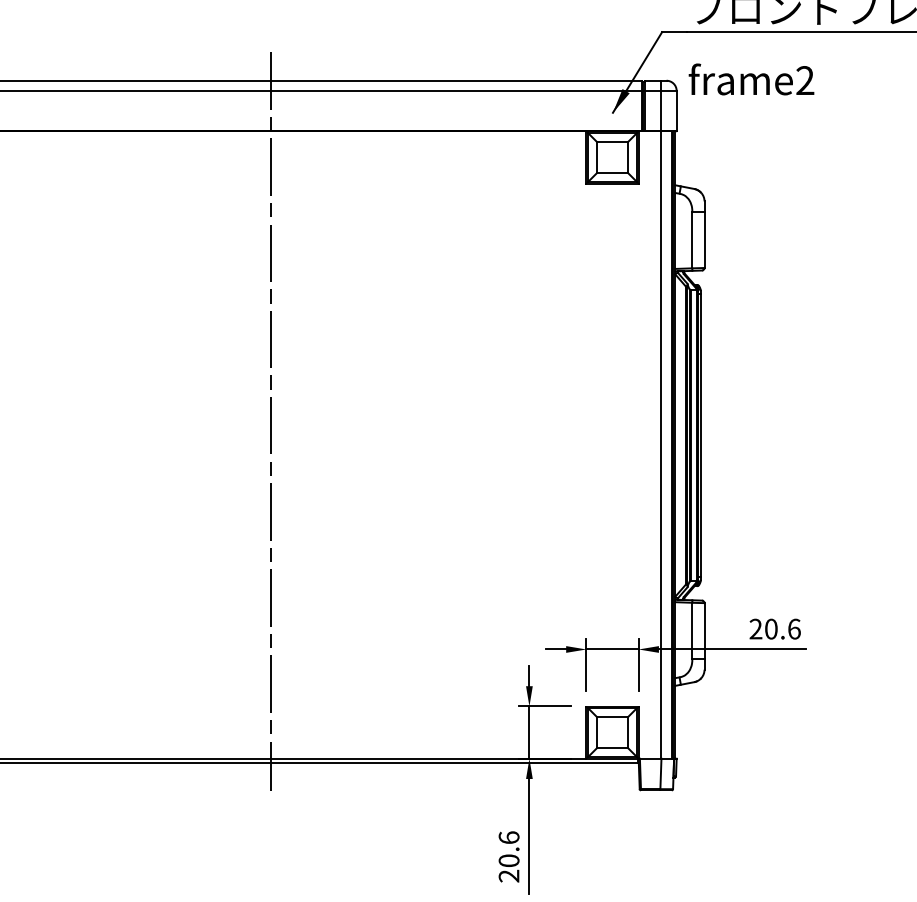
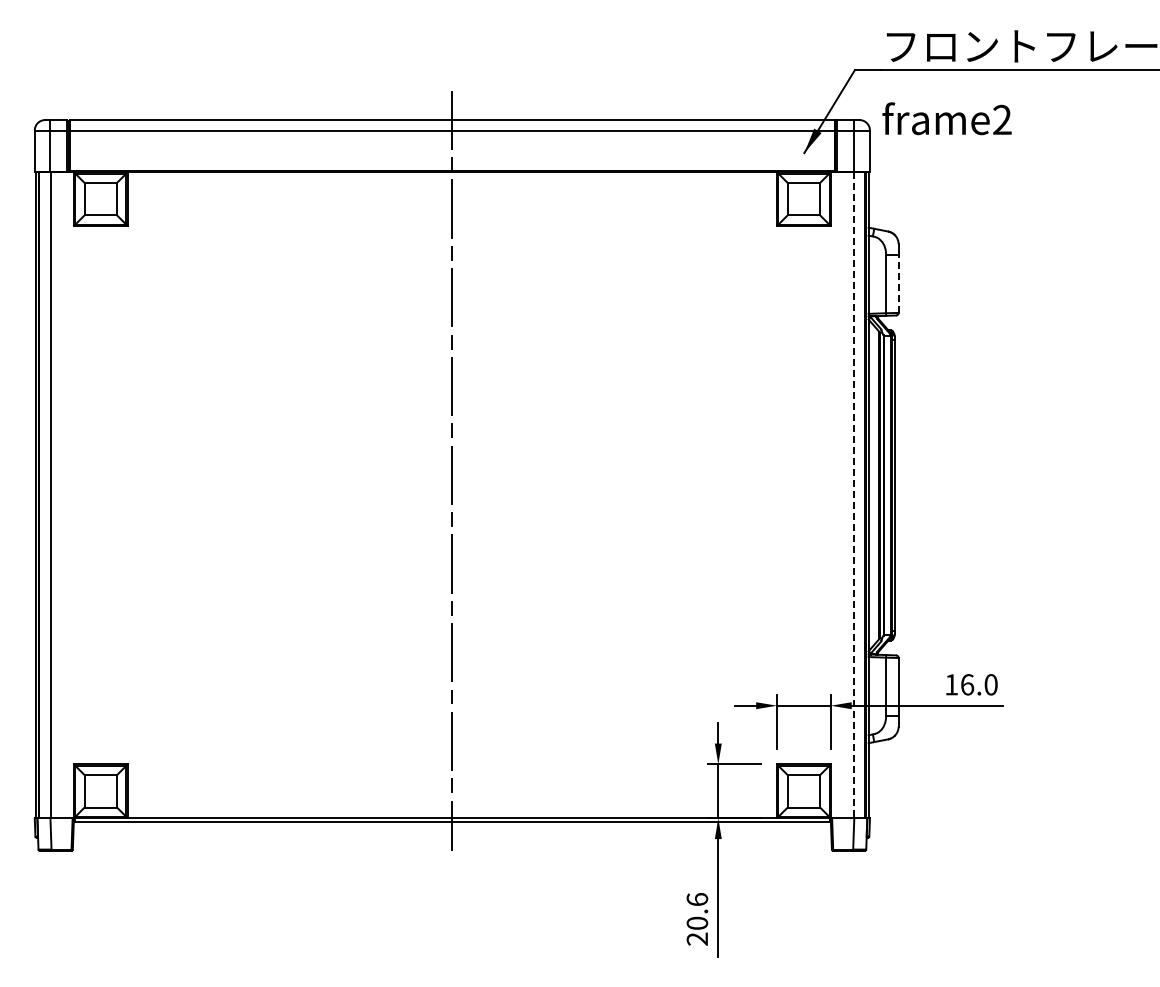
line: (704, 240) -> (898, 284), solid -> dashed
line: (660, 445) -> (853, 495), solid -> dashed
text: (775, 628) -> (971, 684), 20.6 -> 16.0

